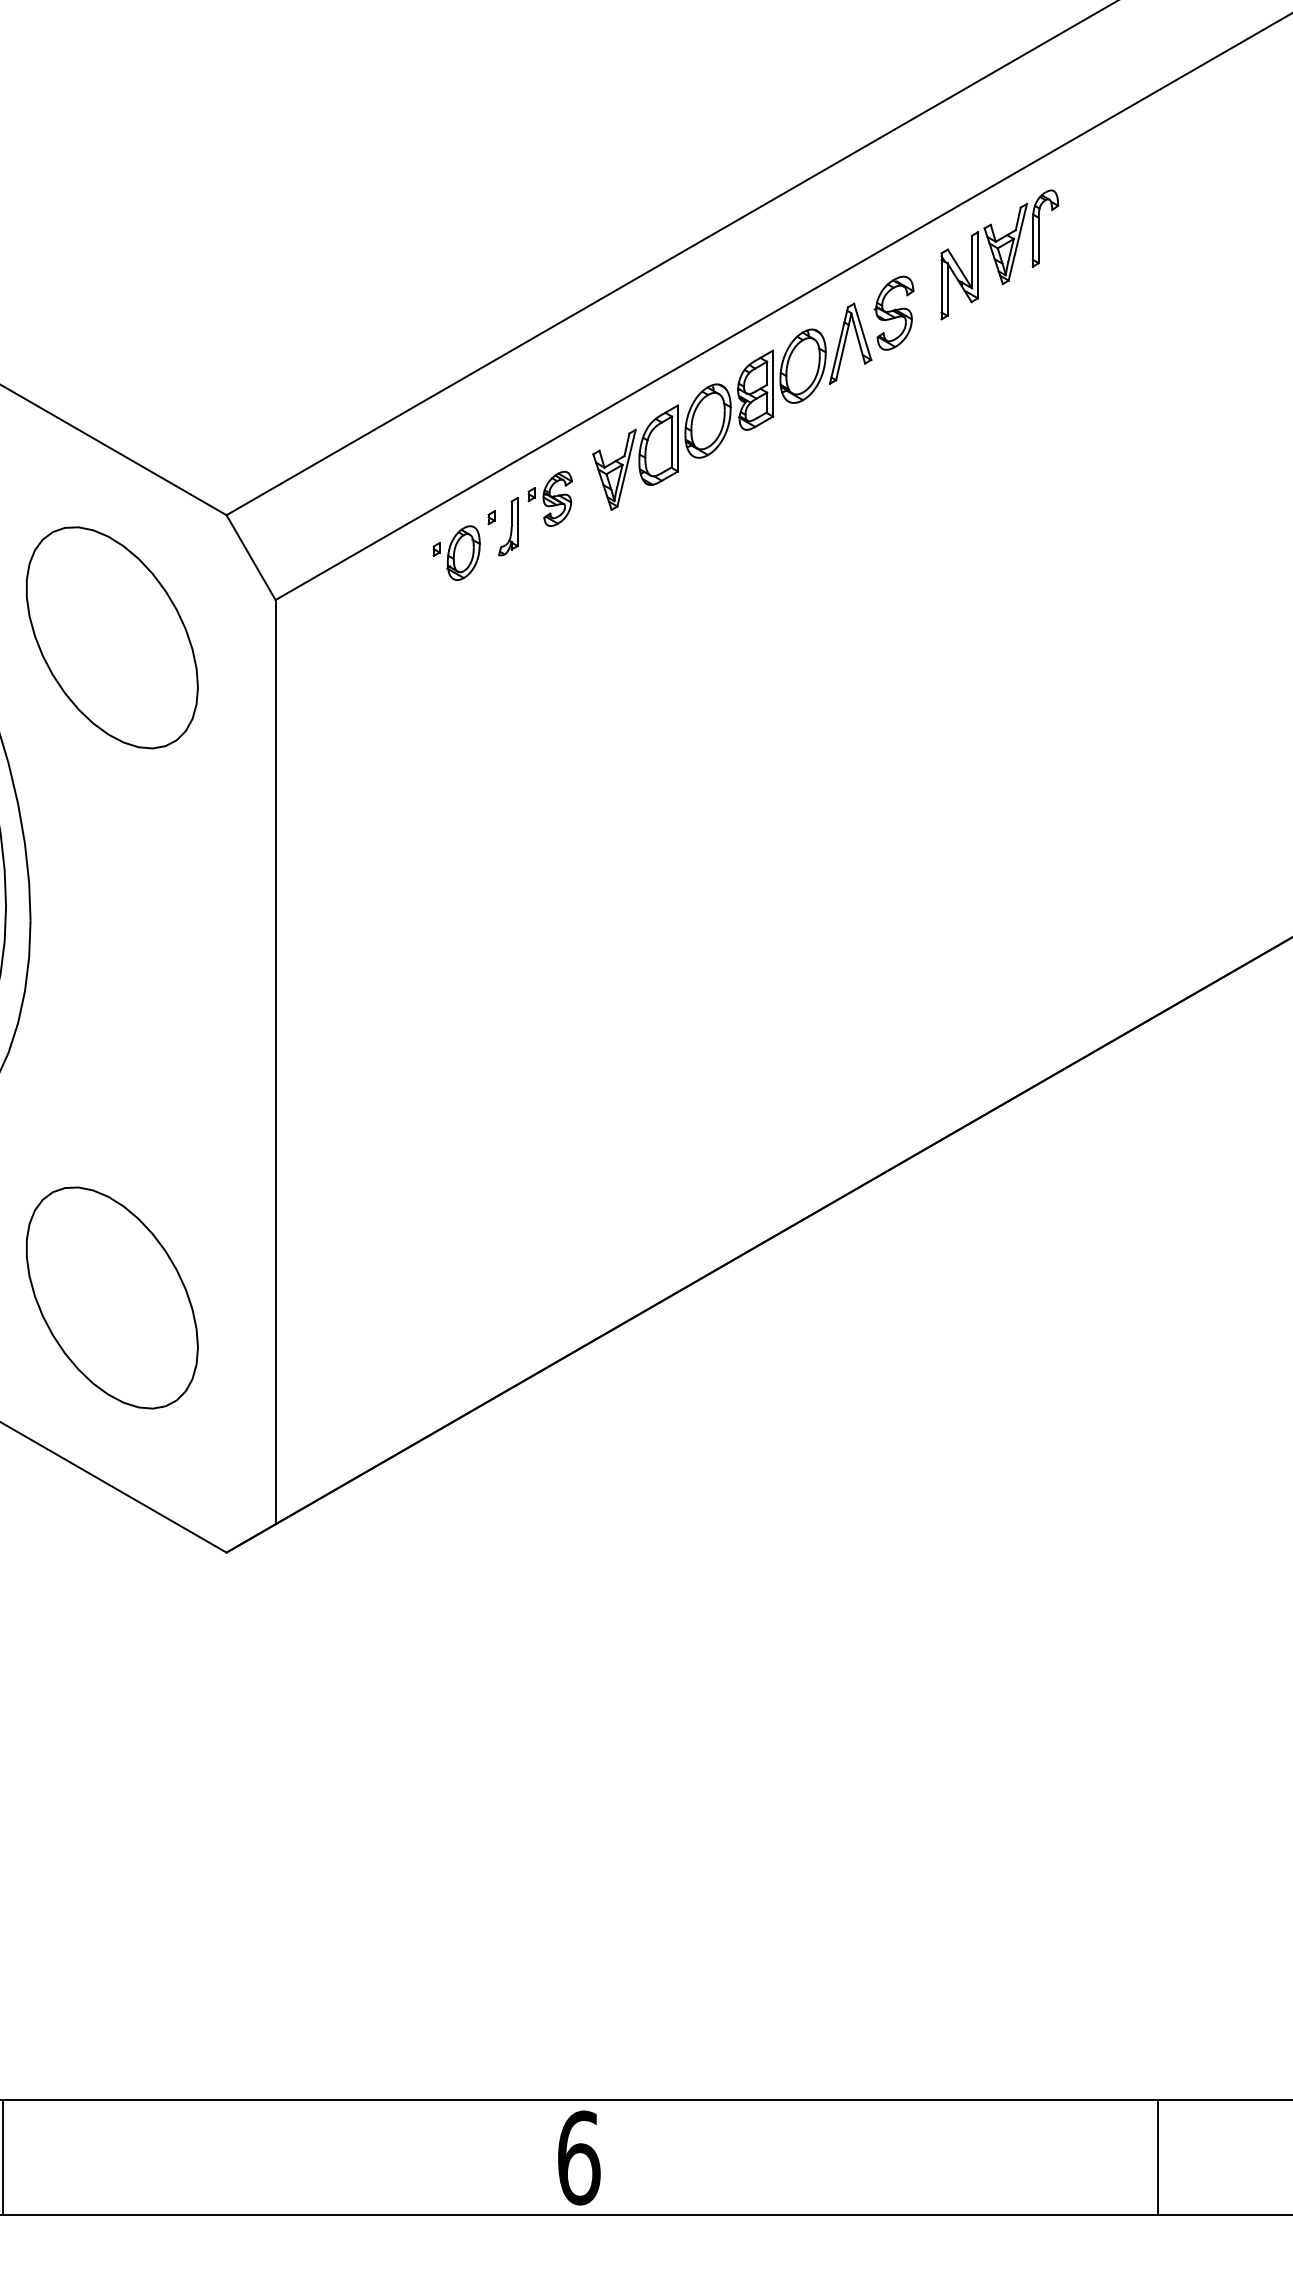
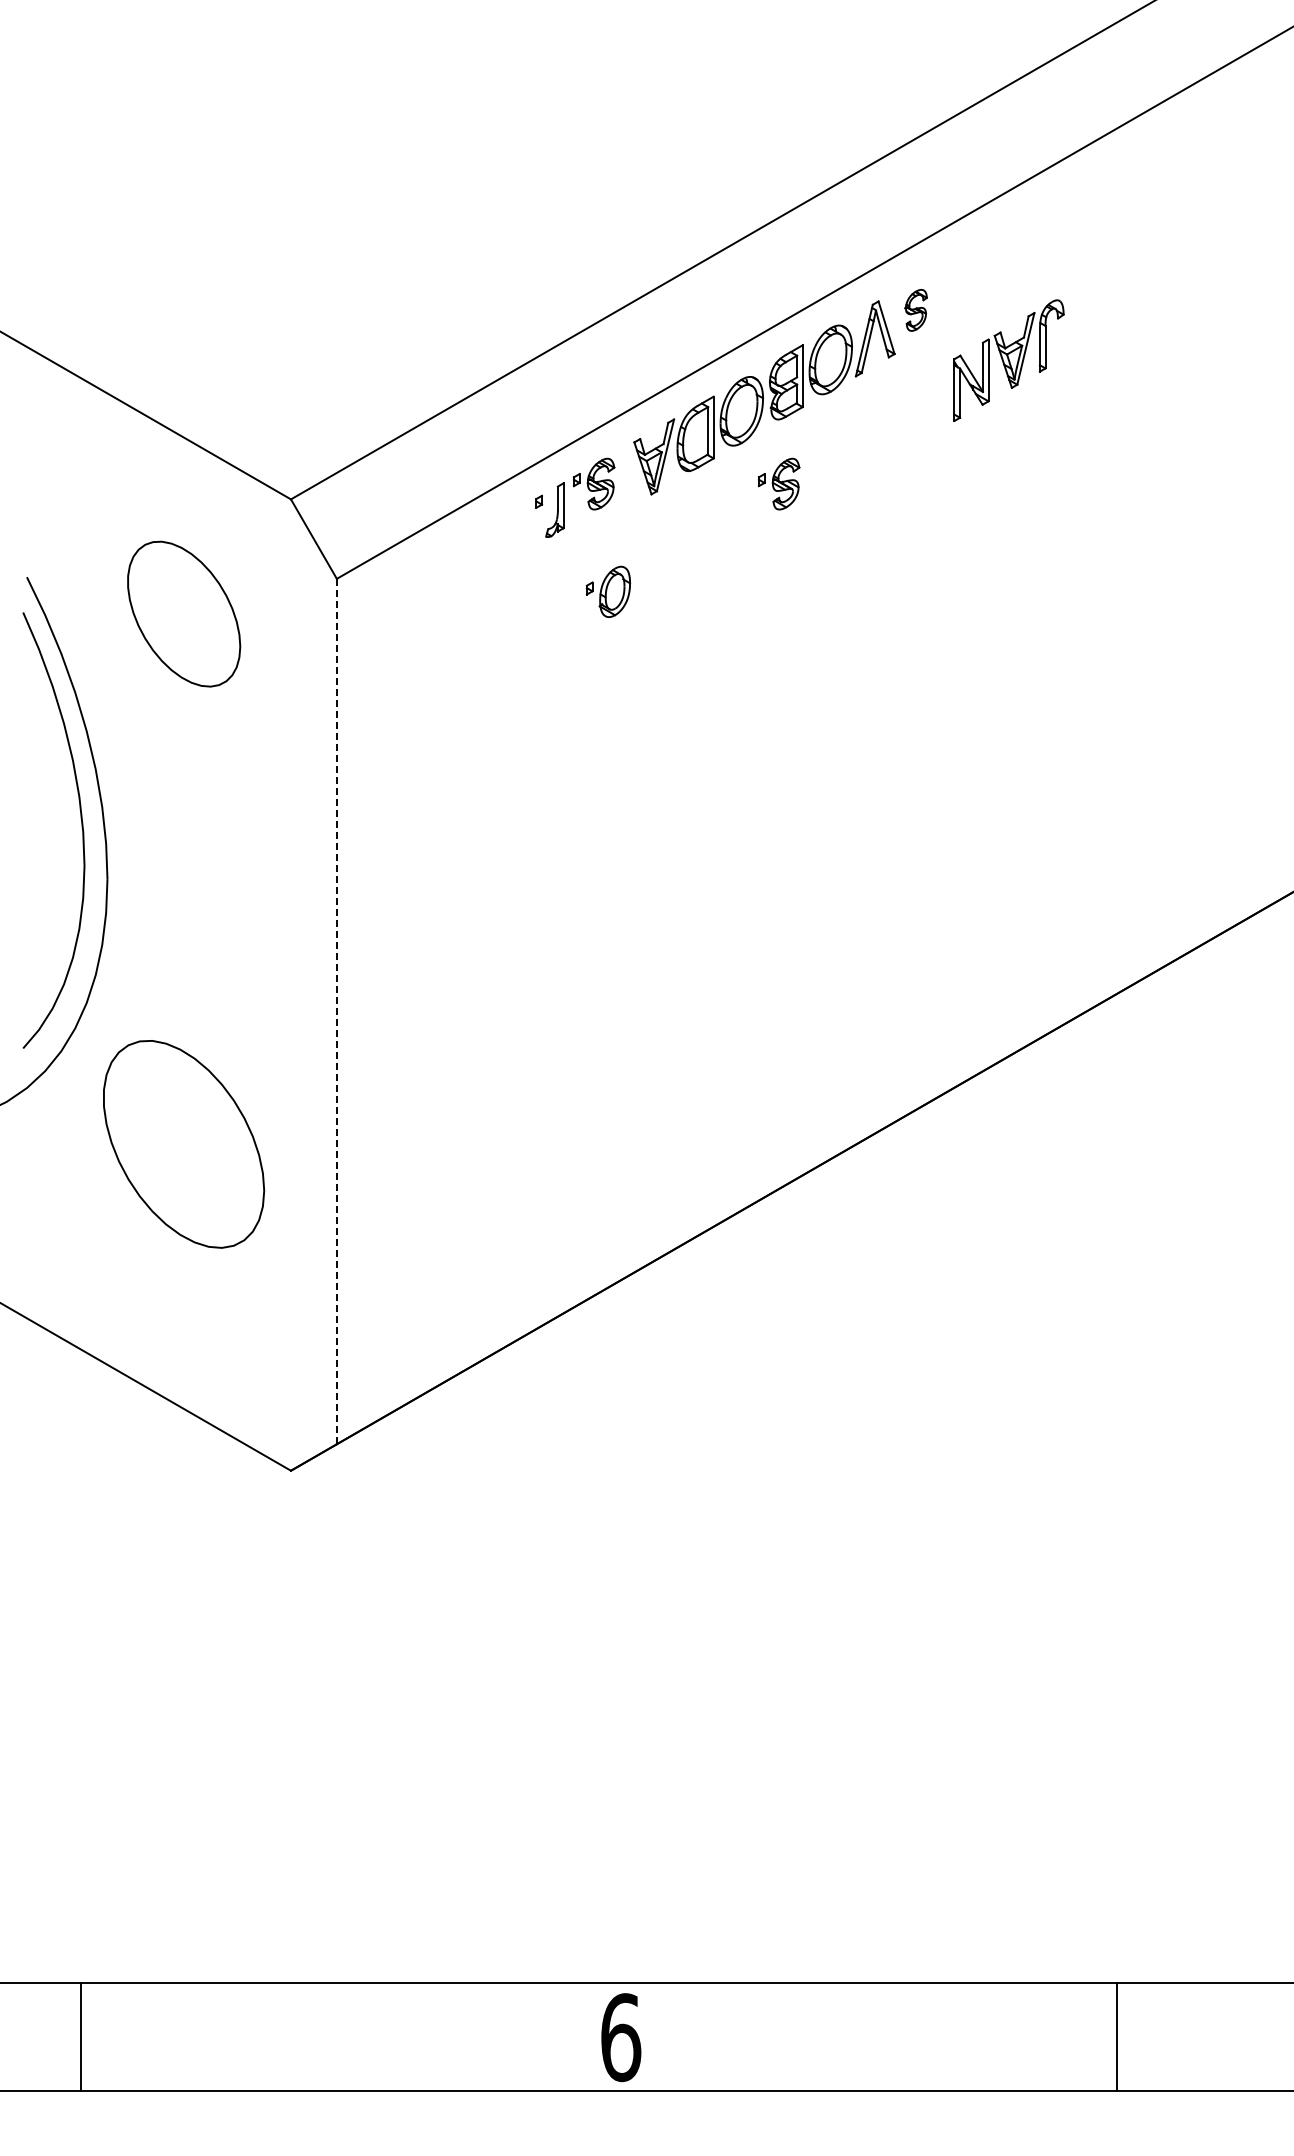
part: (999, 254) -> (1008, 360), moved
part: (893, 313) -> (915, 310), size x0.6
part: (748, 498) -> (779, 483), added
part: (456, 552) -> (608, 591), moved
part: (112, 637) -> (184, 613), size x0.7
line: (275, 1062) -> (336, 1011), solid -> dashed
part: (112, 1298) -> (184, 1144), moved
line: (1157, 2157) -> (1116, 2037), moved

